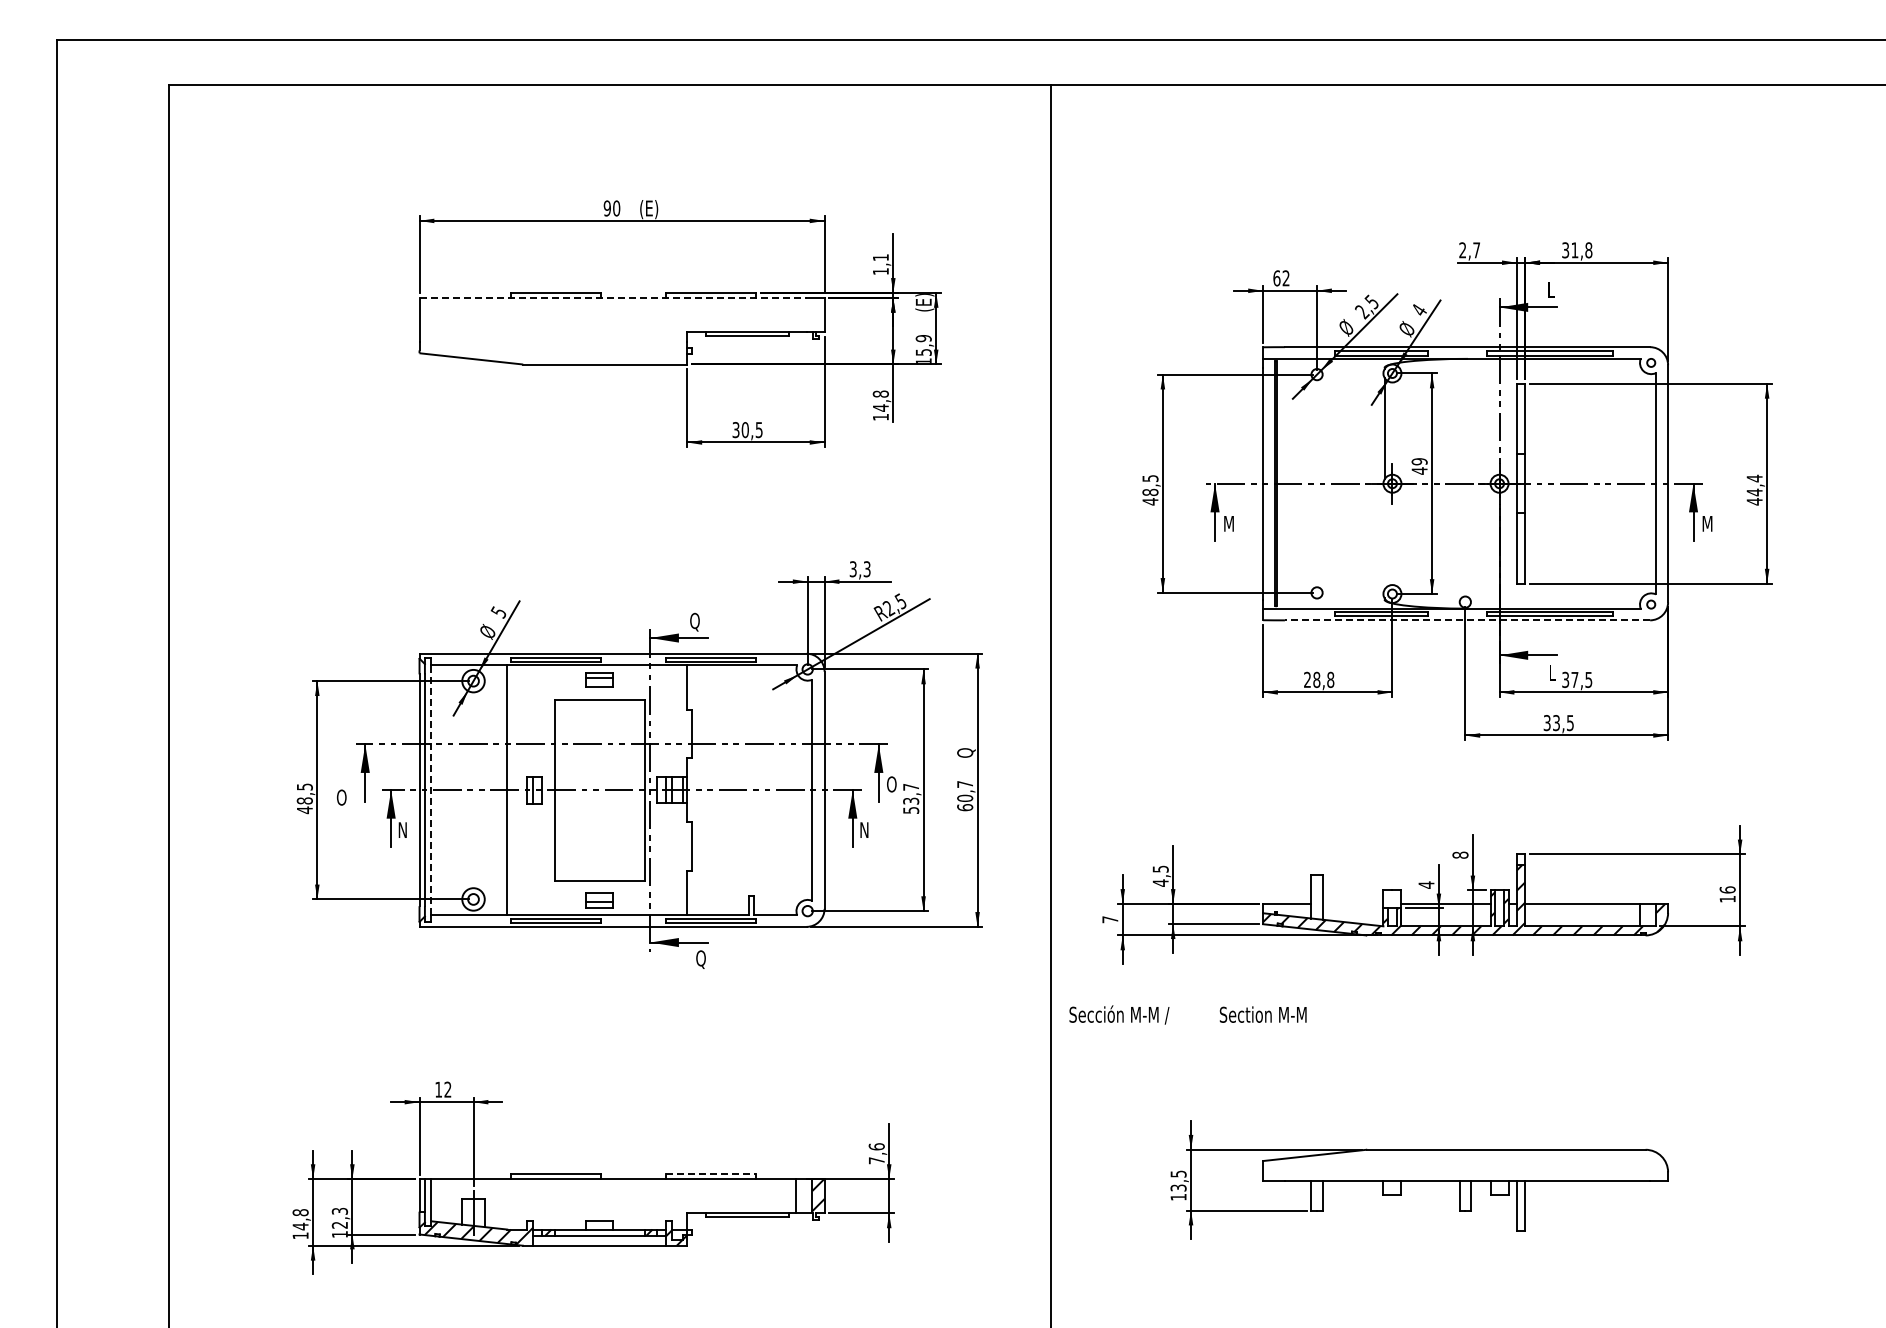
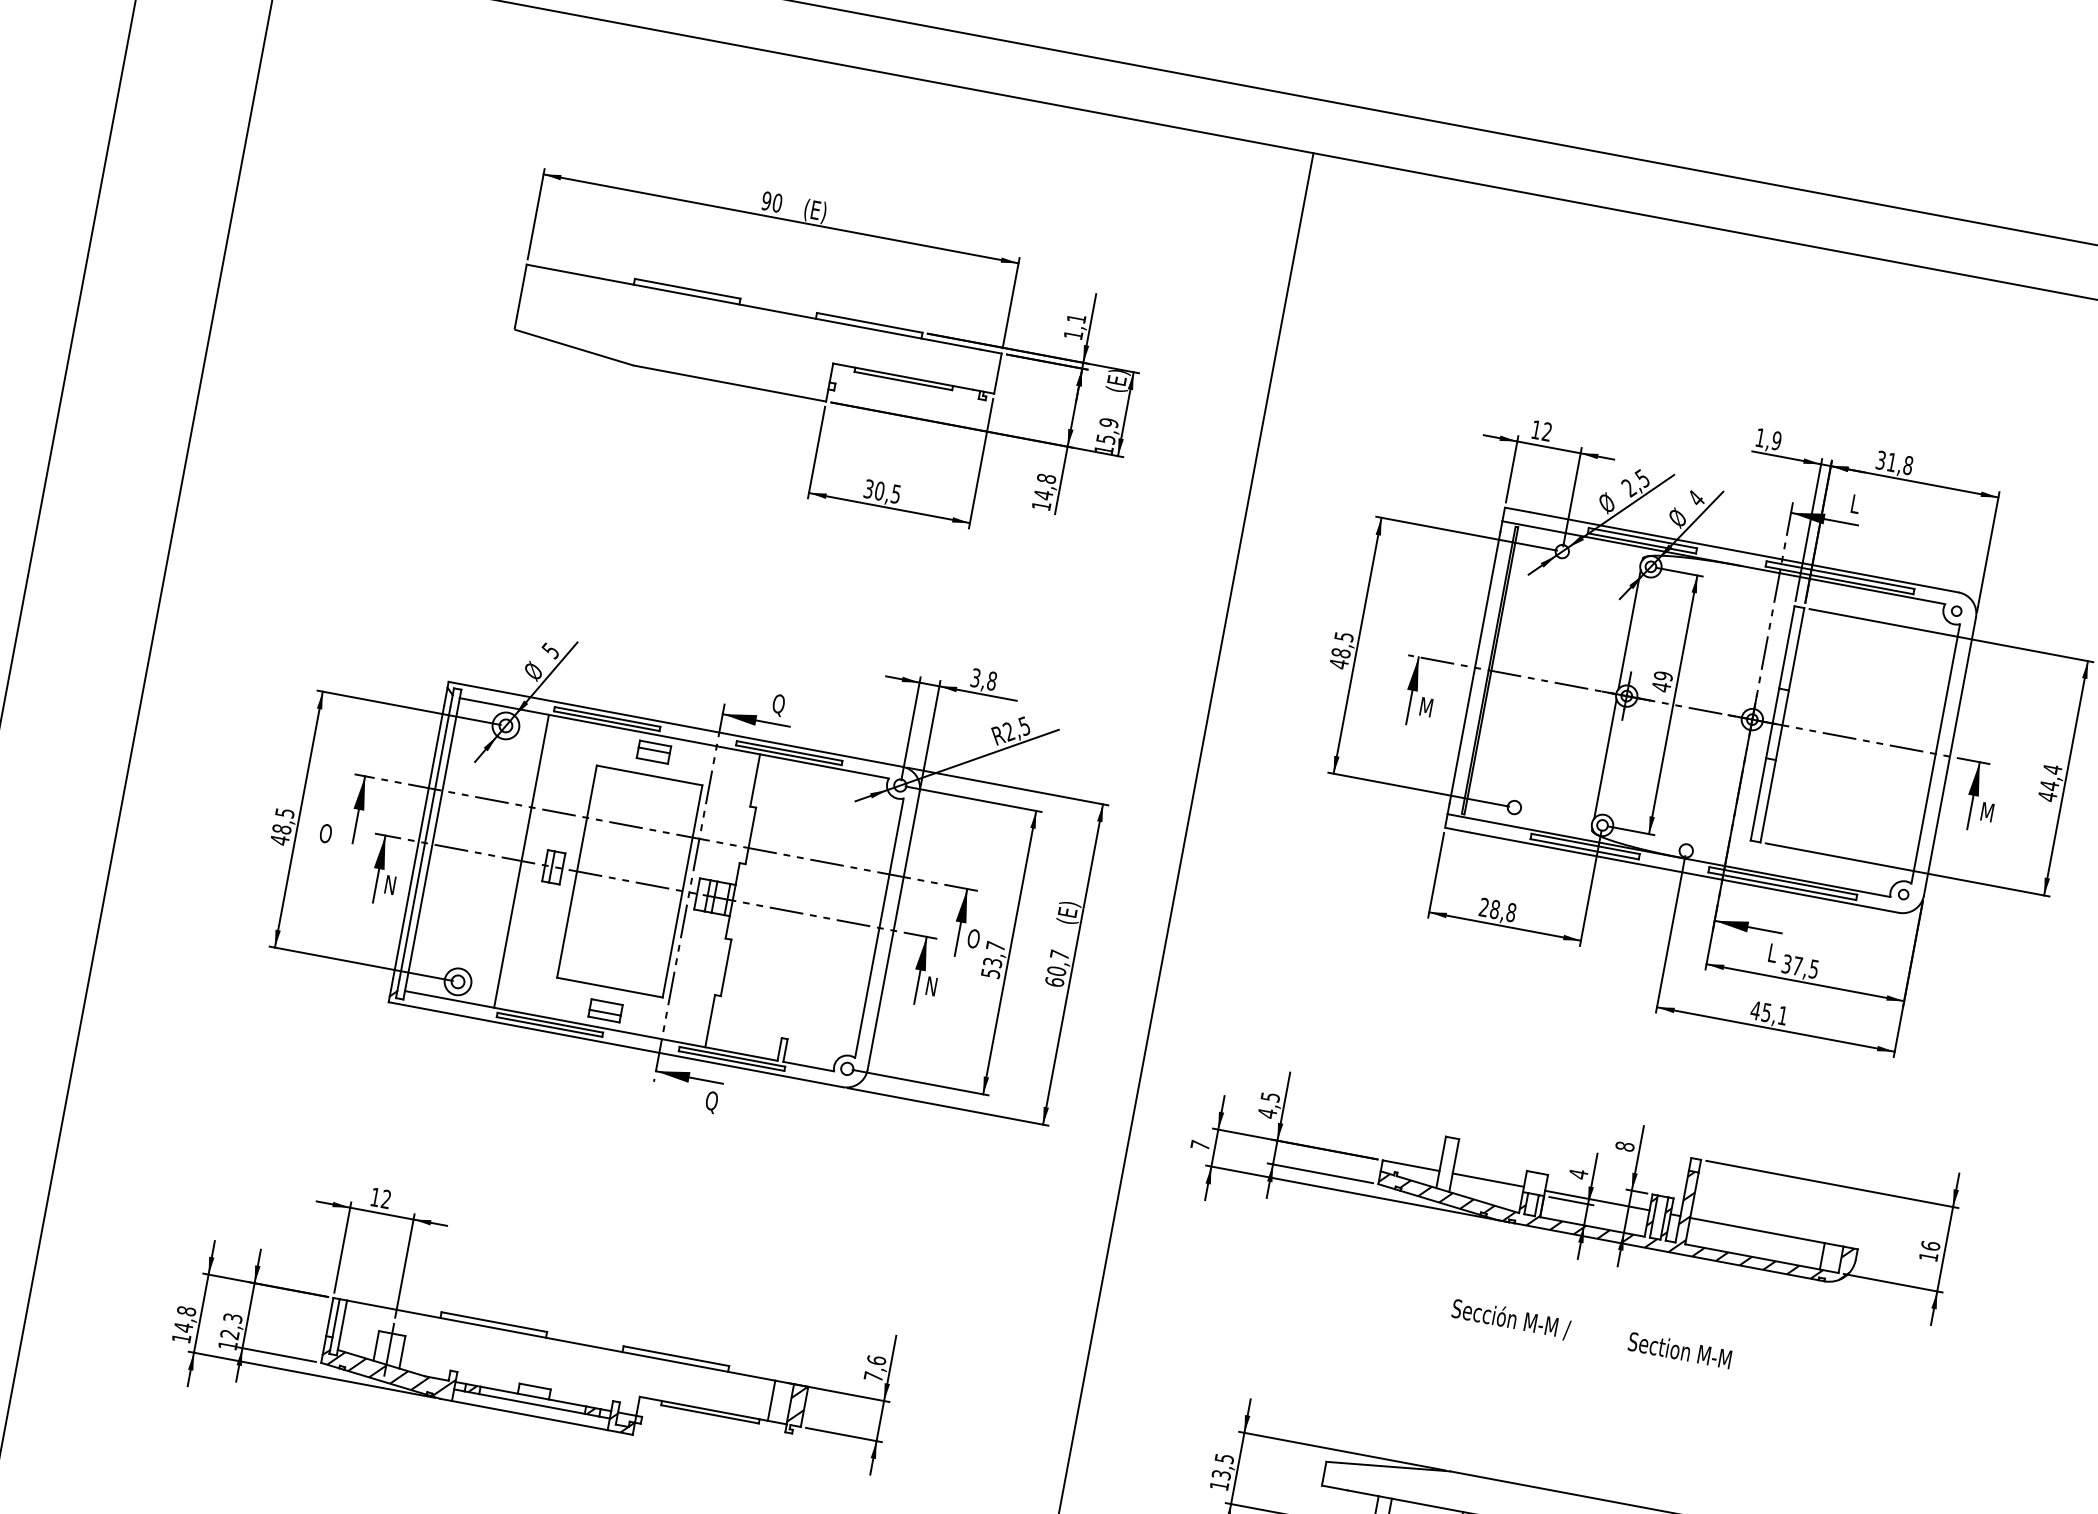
text: (1469, 250) -> (1768, 439), 2,7 -> 1,9
text: (1276, 278) -> (1535, 429), 62 -> 12
line: (613, 297) -> (754, 306), dashed -> solid
line: (1384, 538) -> (1605, 758), added
text: (866, 569) -> (991, 681), 3,3 -> 3,8
line: (1467, 620) -> (1684, 872), dashed -> solid
text: (1558, 723) -> (1768, 1013), 33,5 -> 45,1
text: (965, 748) -> (1068, 912), Q -> (E)
line: (431, 790) -> (432, 844), dashed -> solid
line: (1352, 903) -> (1487, 1179), added
text: (1187, 1014) -> (1591, 1333), moved
line: (711, 1174) -> (676, 1356), dashed -> solid

